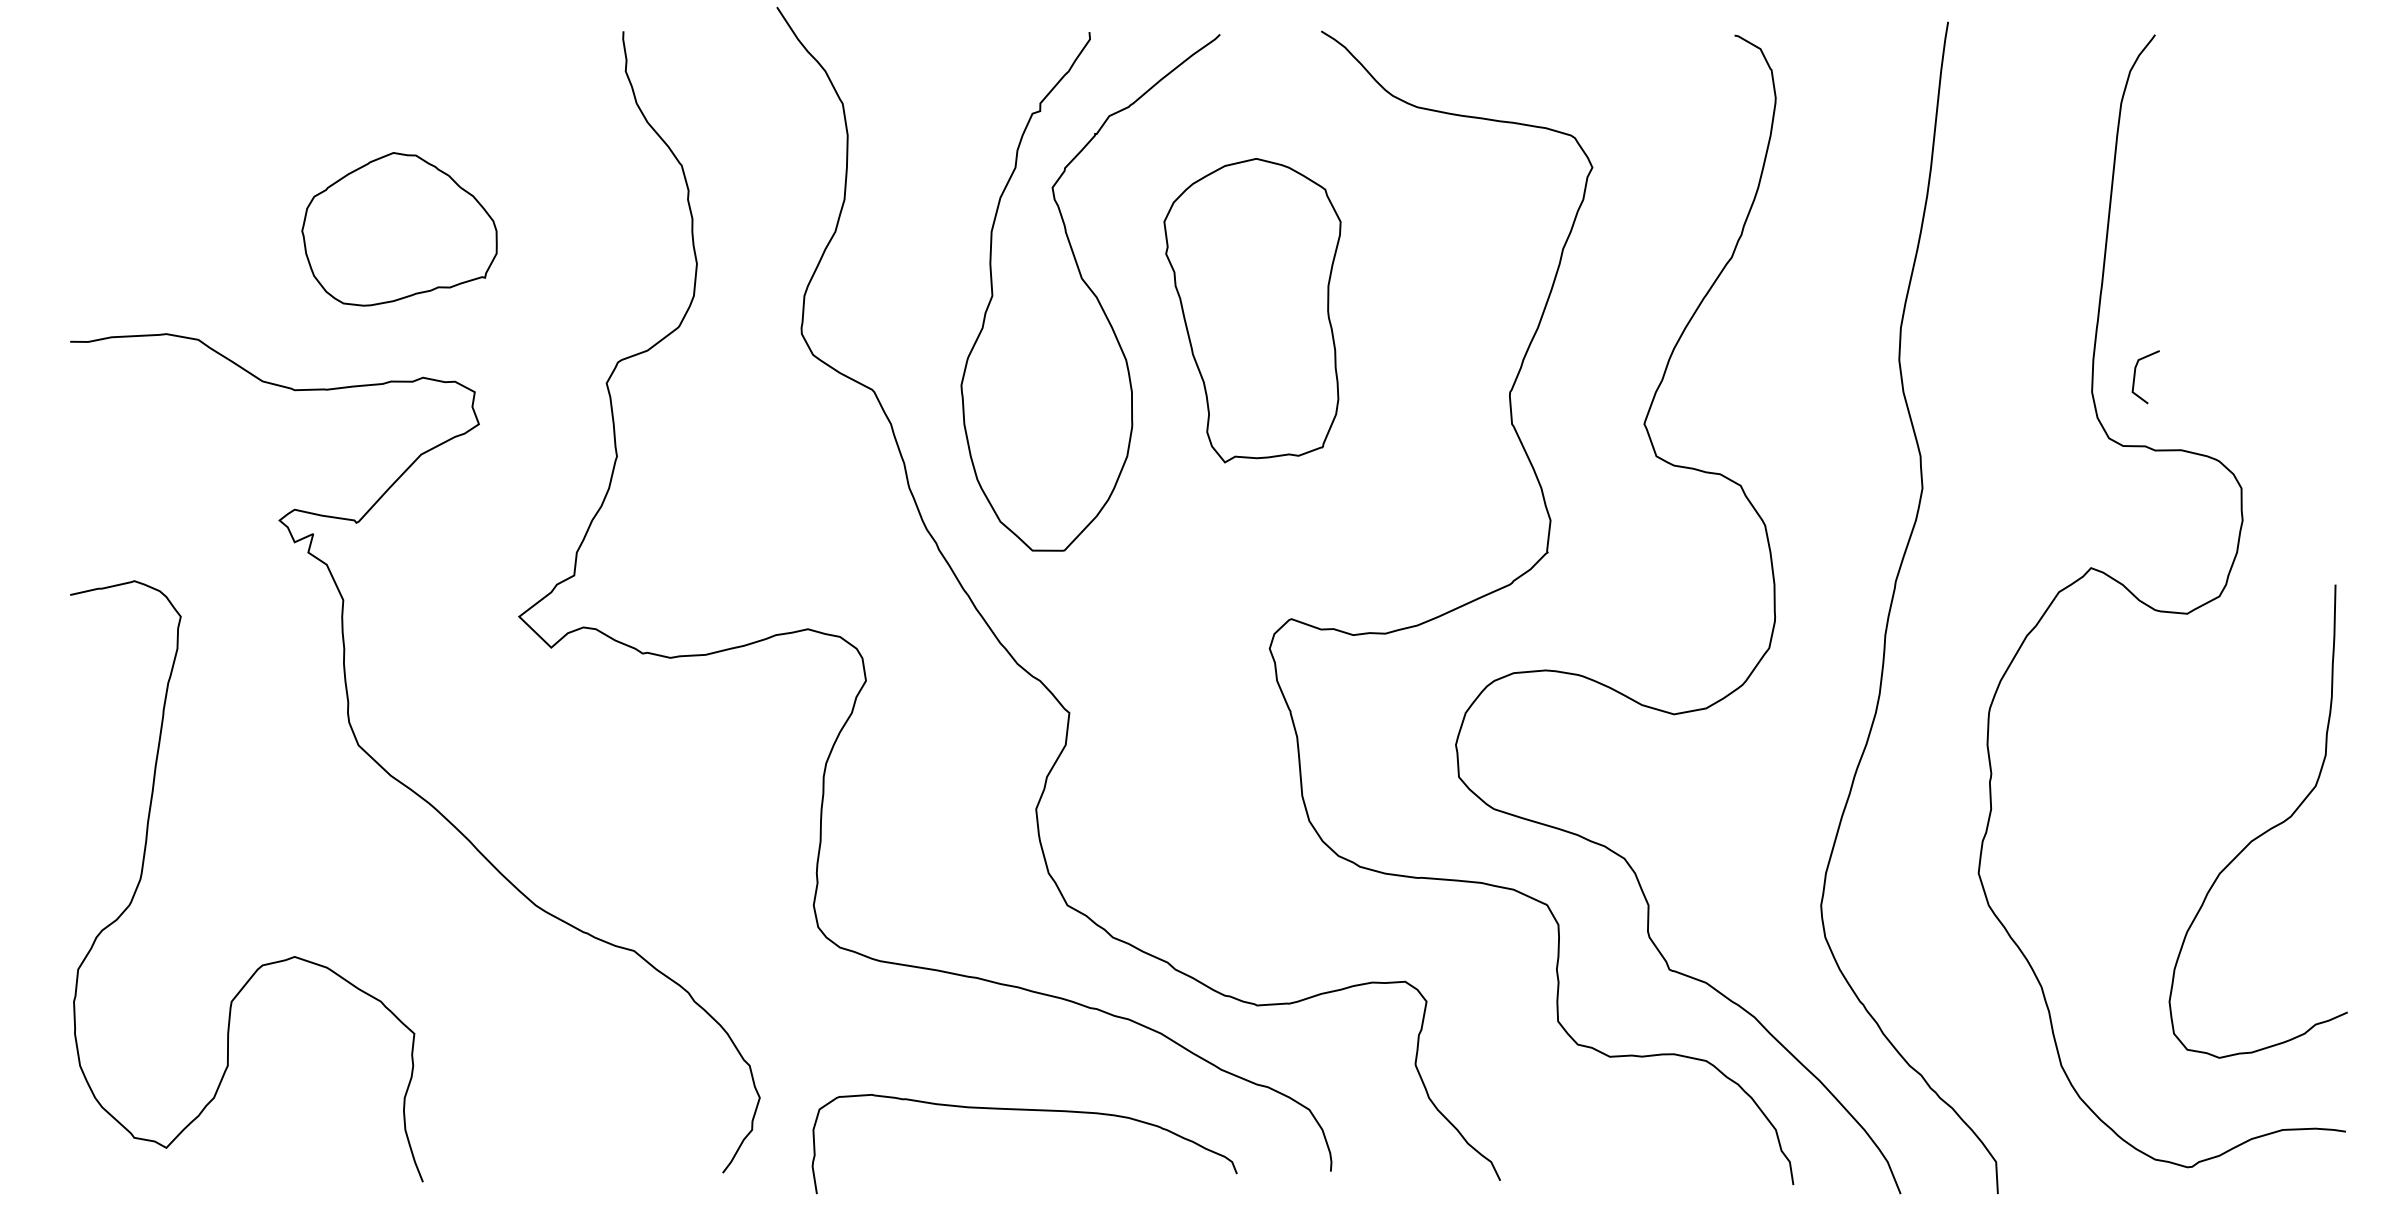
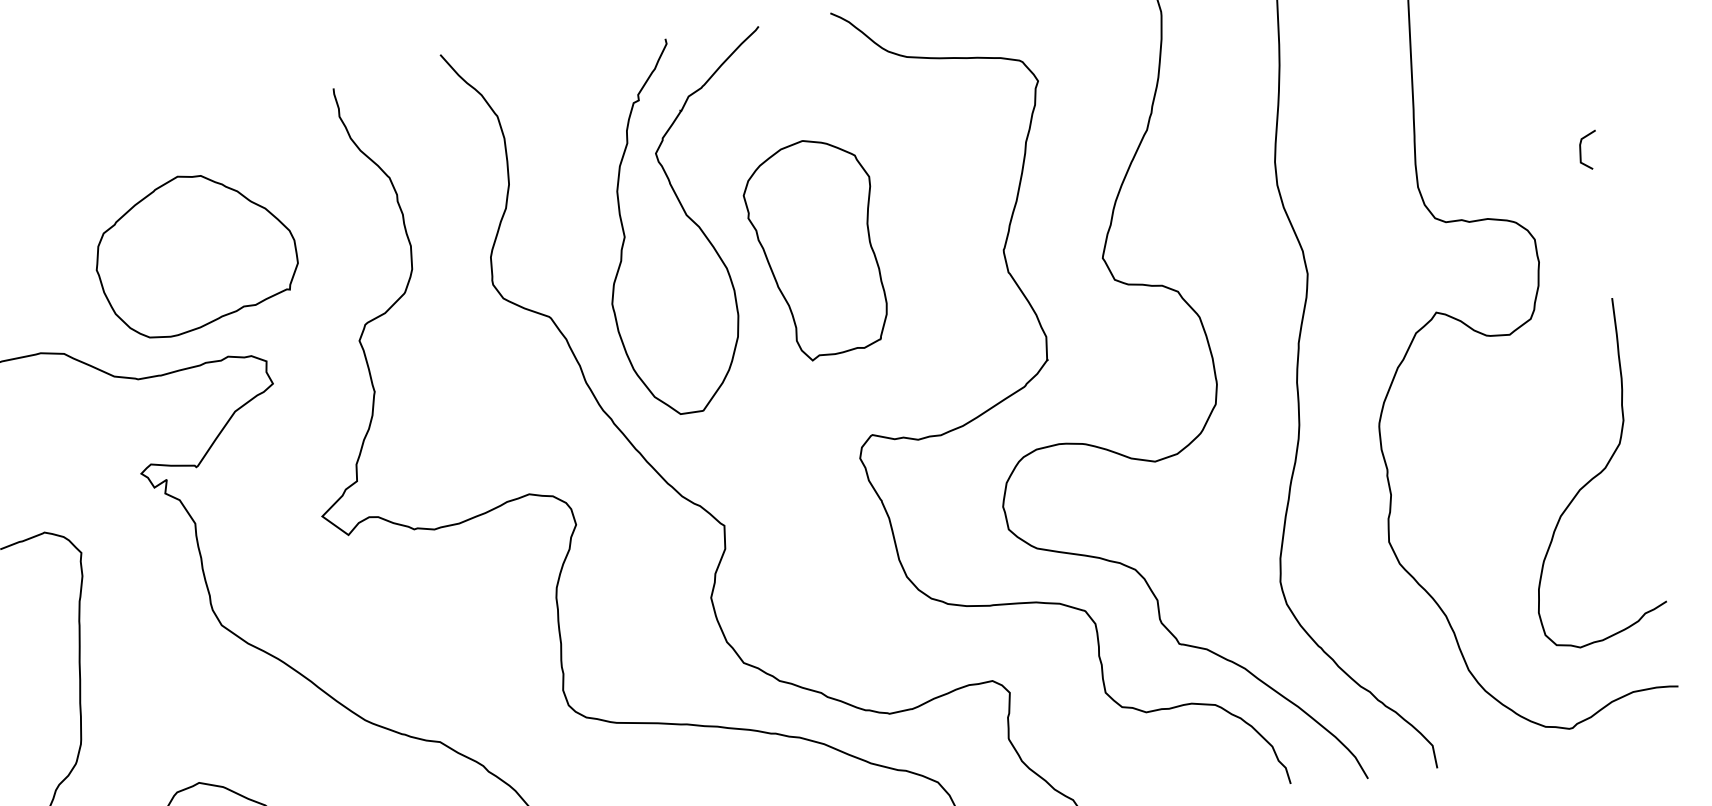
part: (399, 229) -> (195, 253), size x1.43
part: (1252, 310) -> (816, 249), moved
line: (2135, 377) -> (1581, 151), moved

